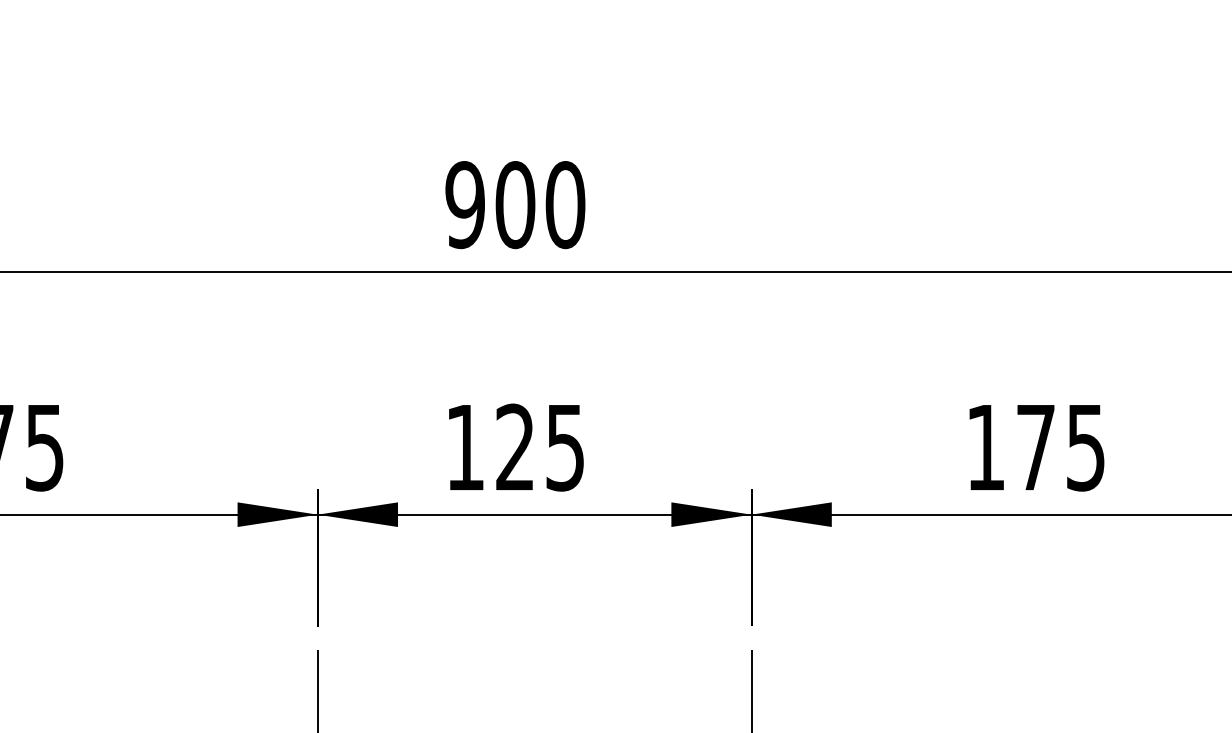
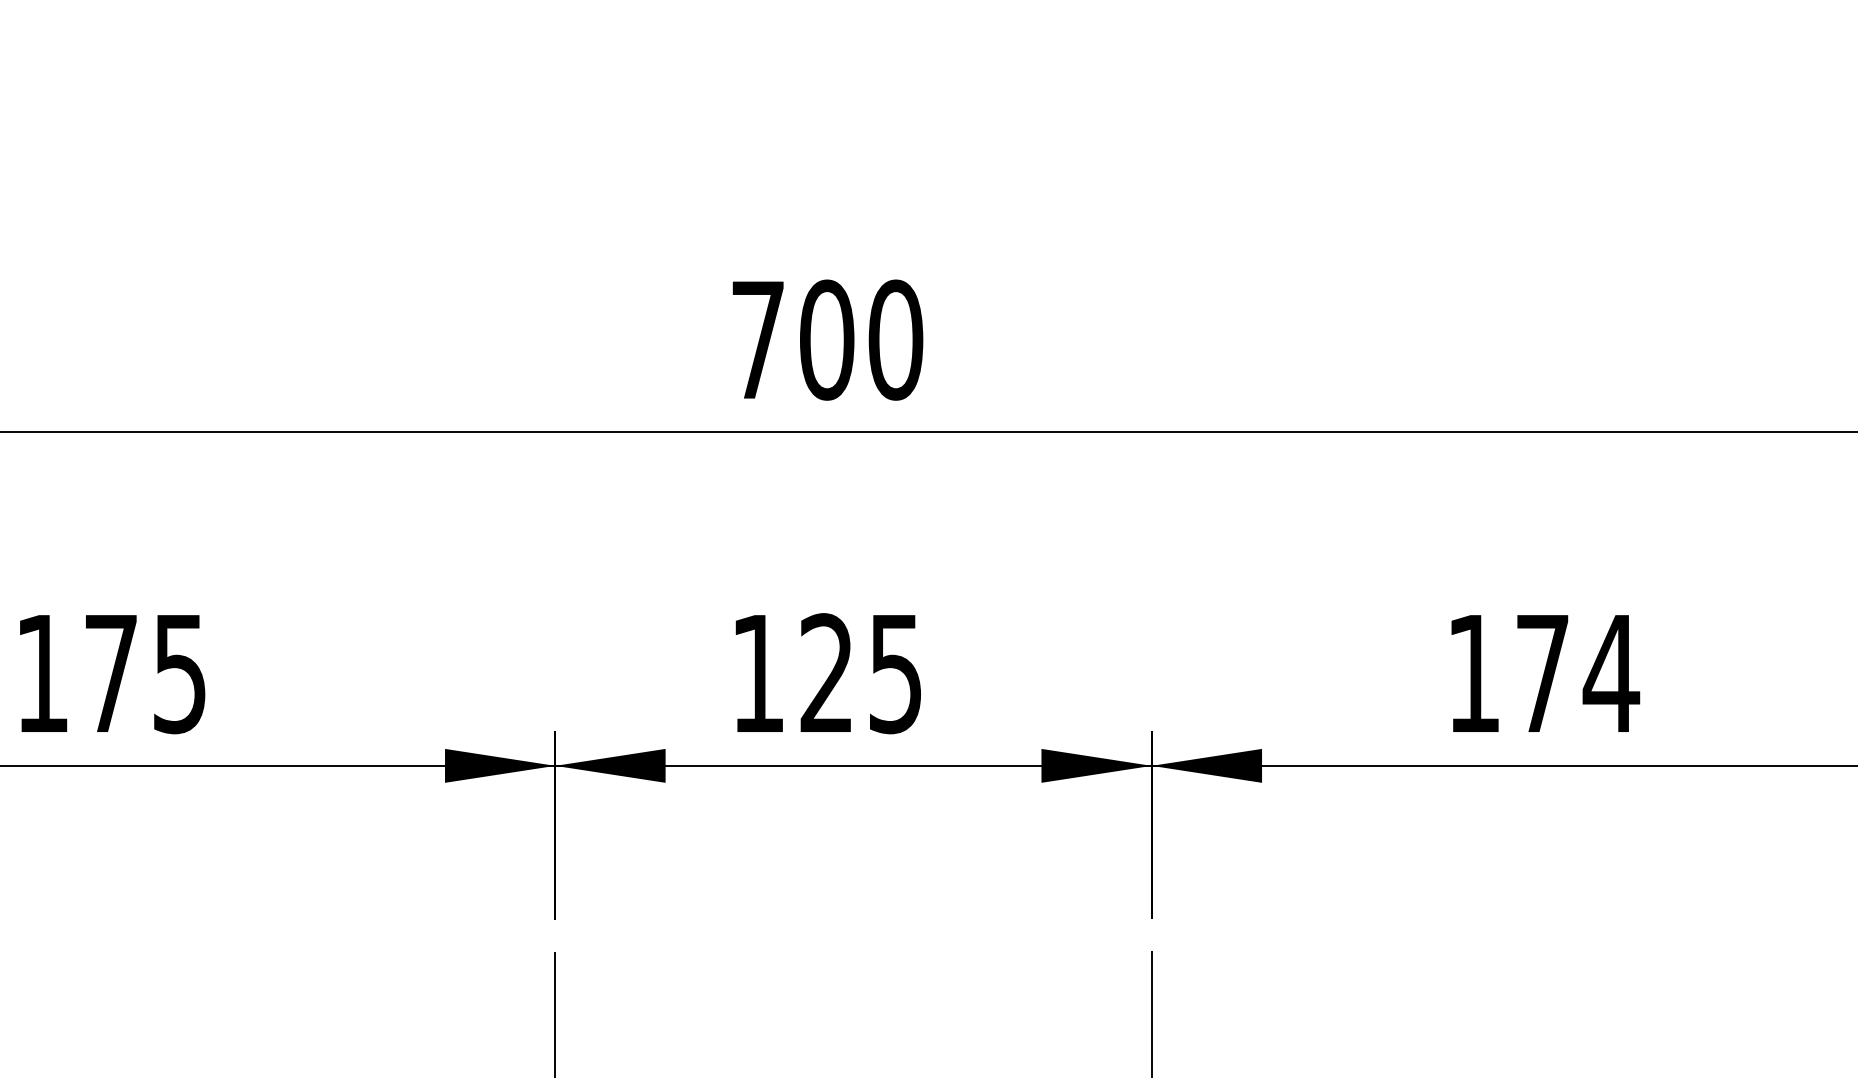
text: (464, 204) -> (757, 339), 900 -> 700
text: (1085, 448) -> (1611, 674), 175 -> 174

